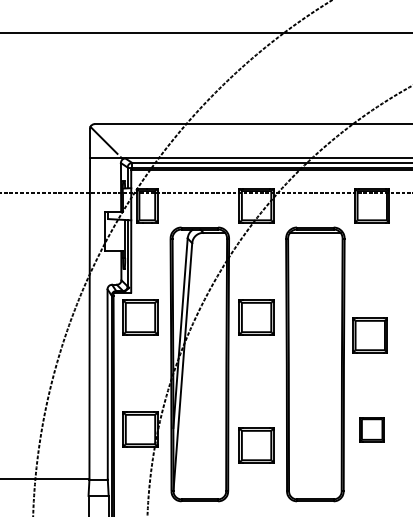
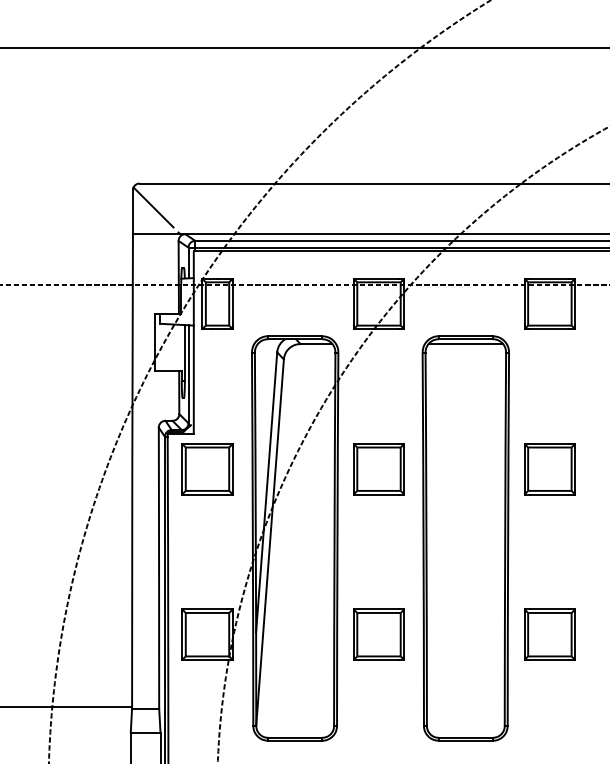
part: (369, 335) -> (548, 469), moved
part: (371, 429) -> (548, 634), size x1.43
part: (256, 445) -> (378, 634), moved

